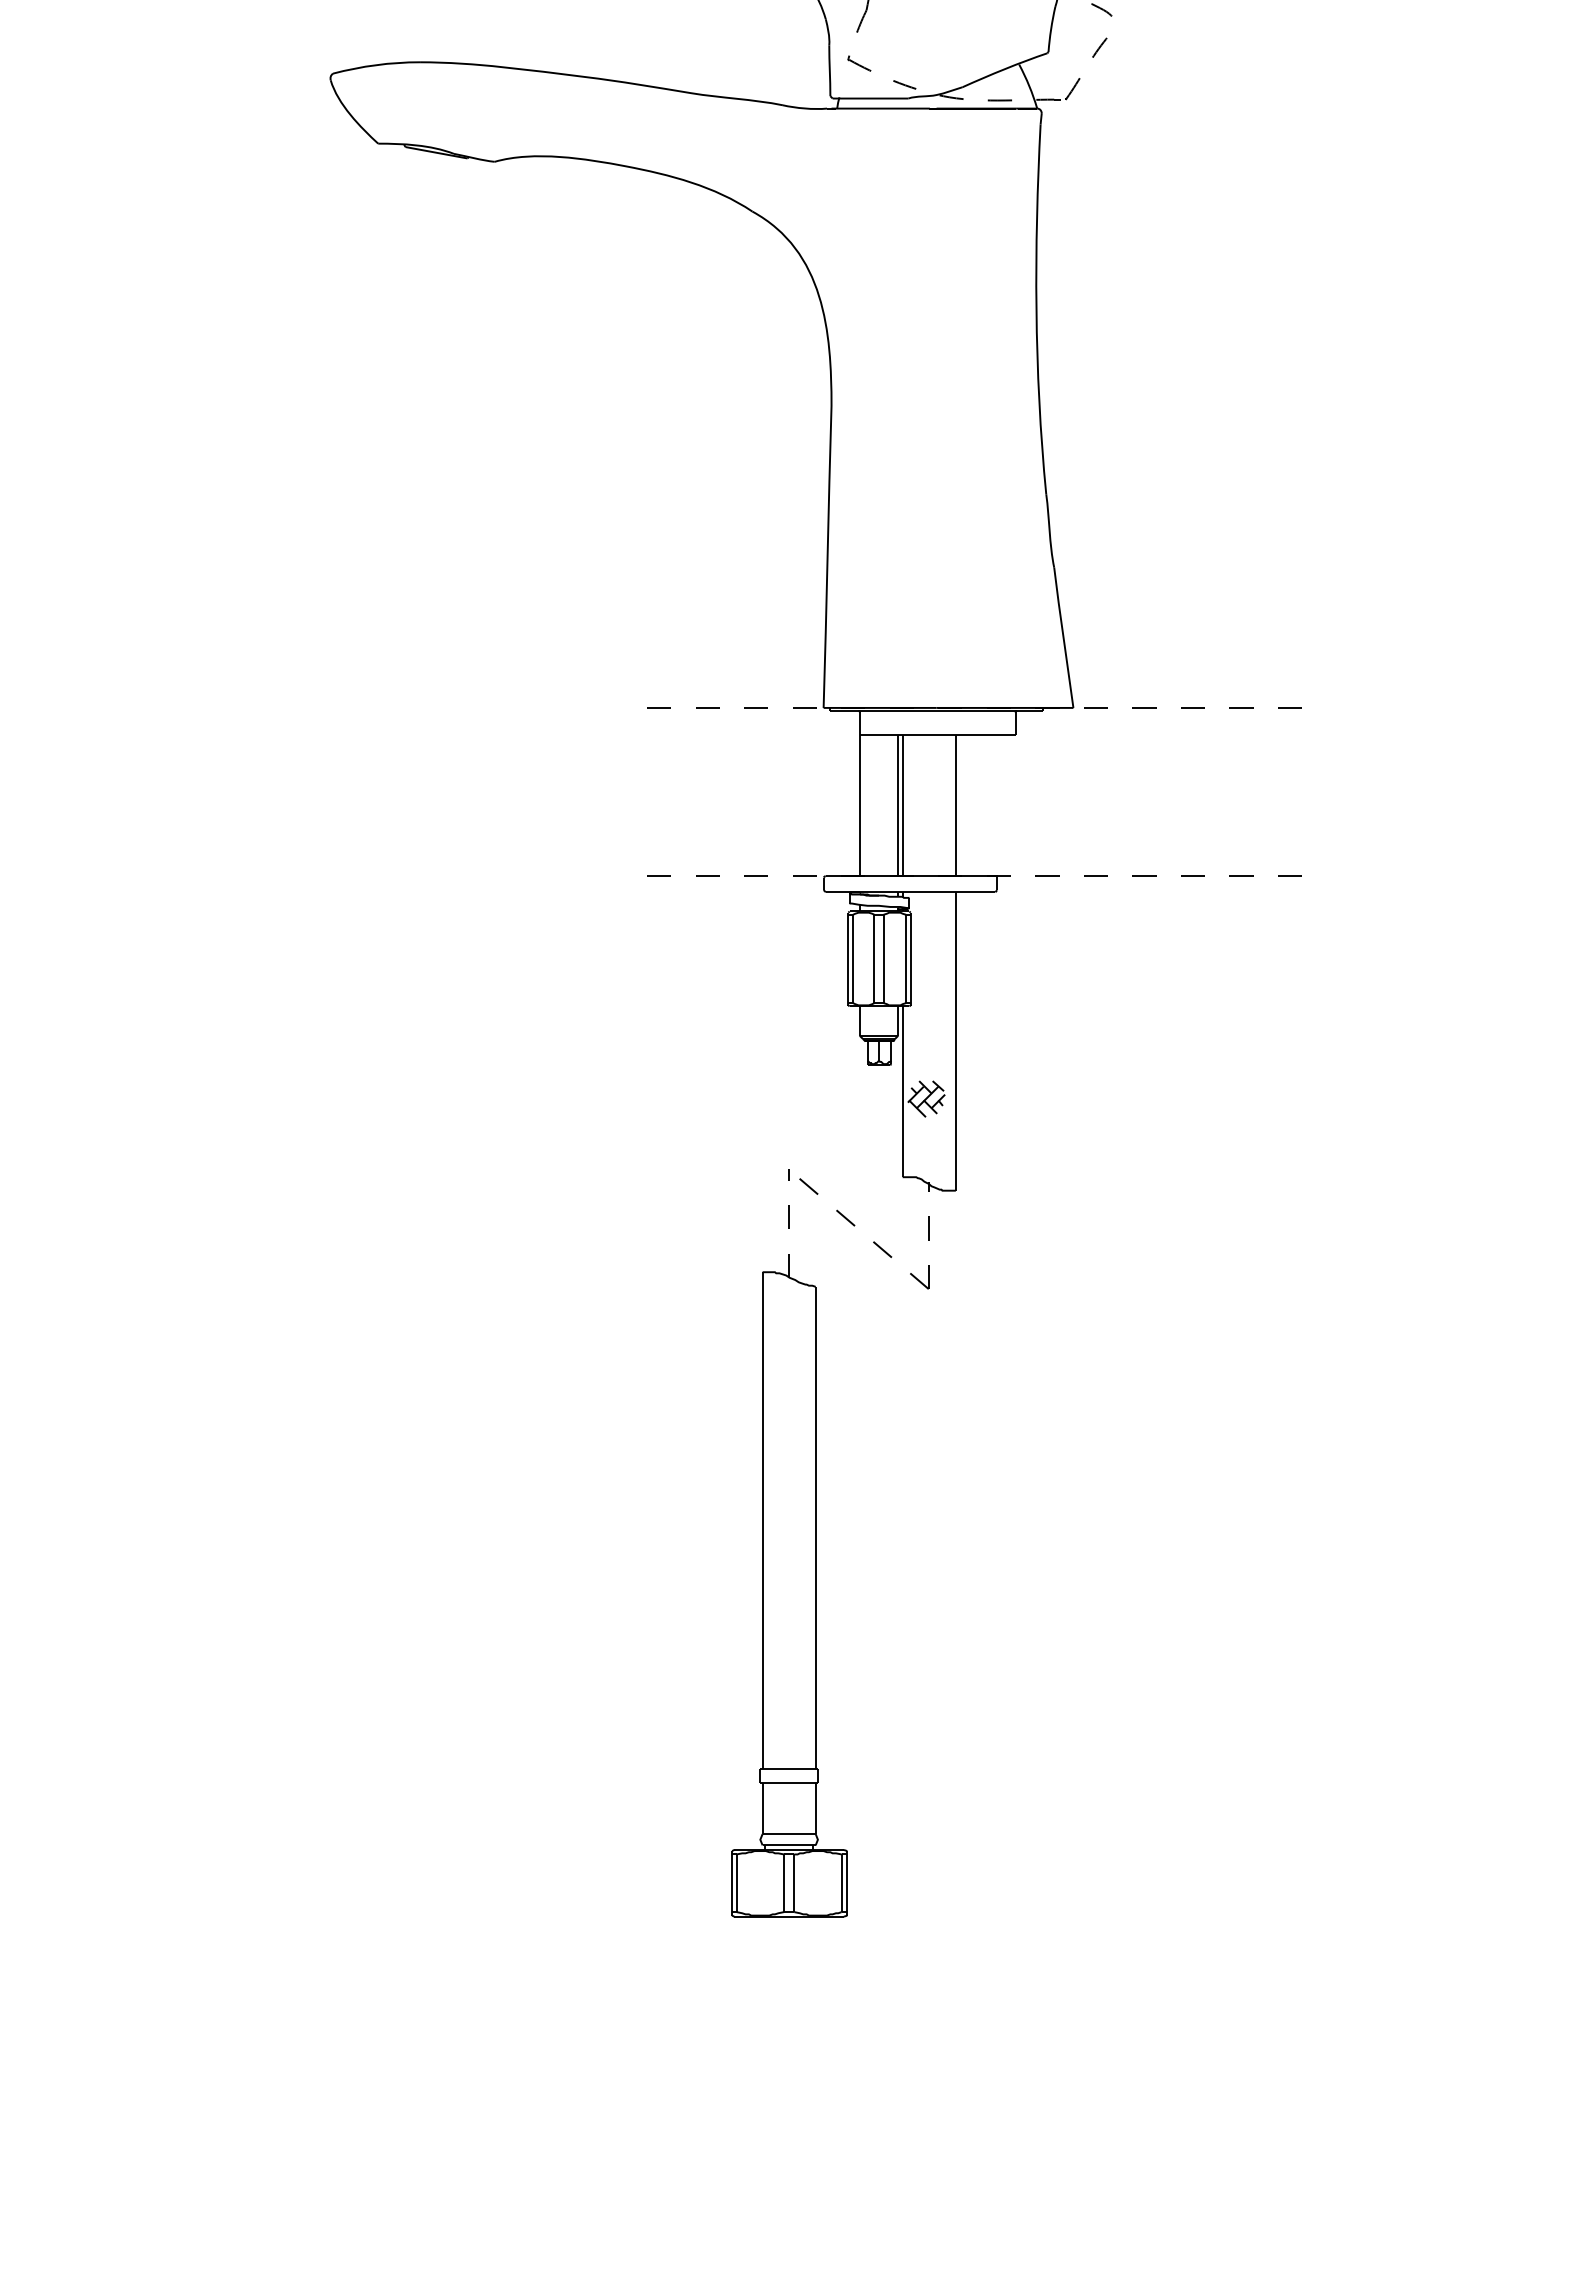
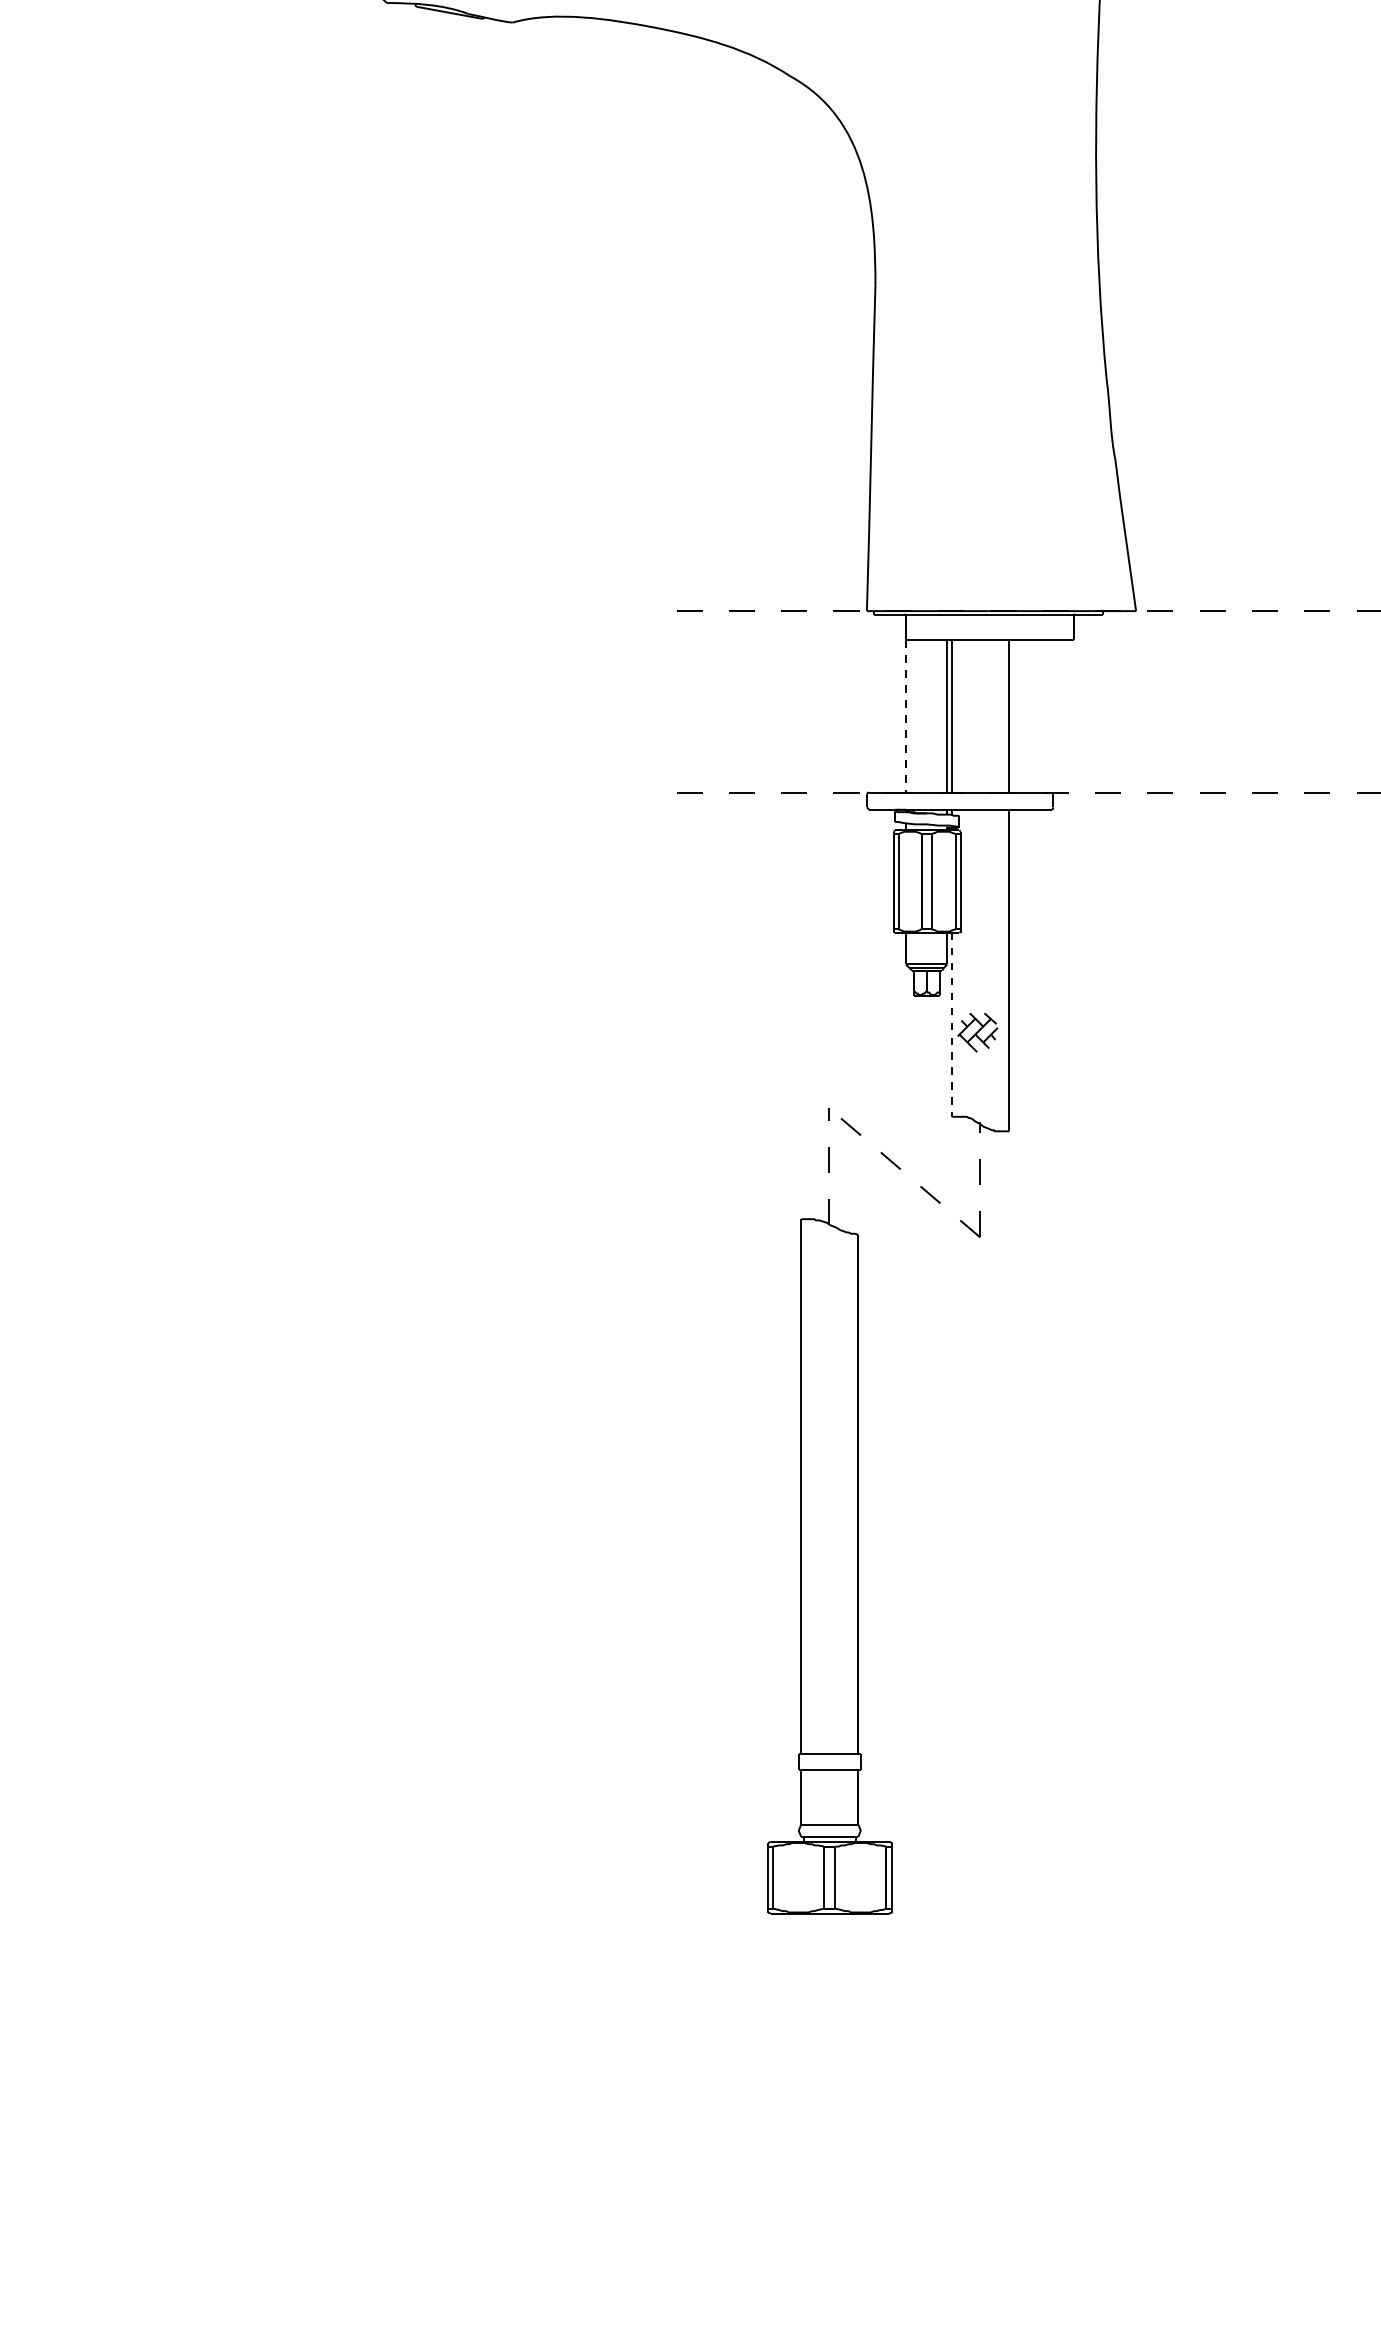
line: (859, 805) -> (905, 716), solid -> dashed
line: (902, 1092) -> (951, 1025), solid -> dashed

